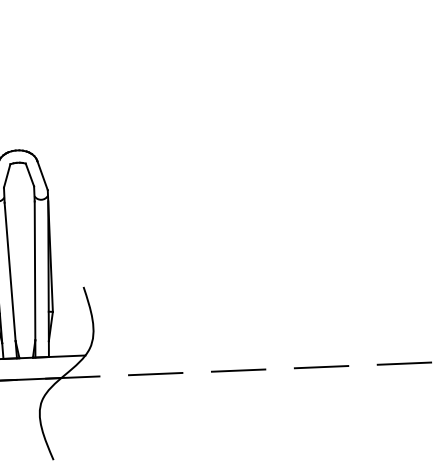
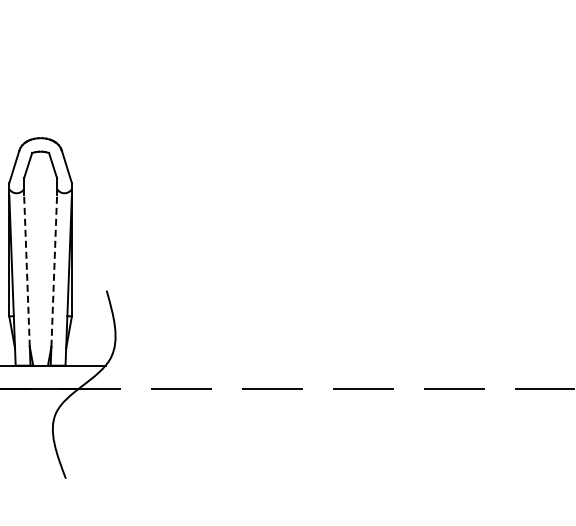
line: (35, 270) -> (54, 270), solid -> dashed
line: (9, 271) -> (26, 270), solid -> dashed

